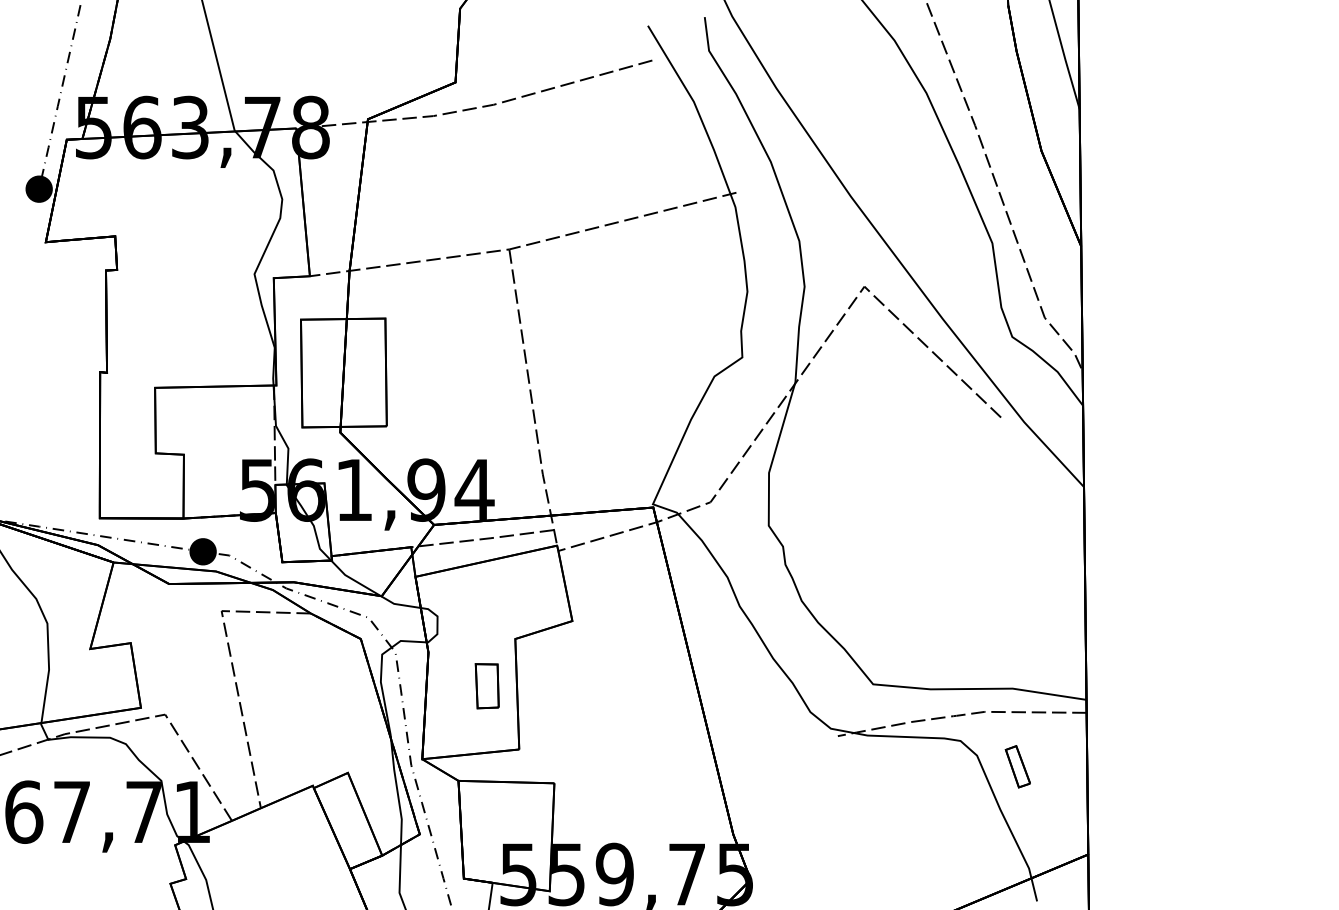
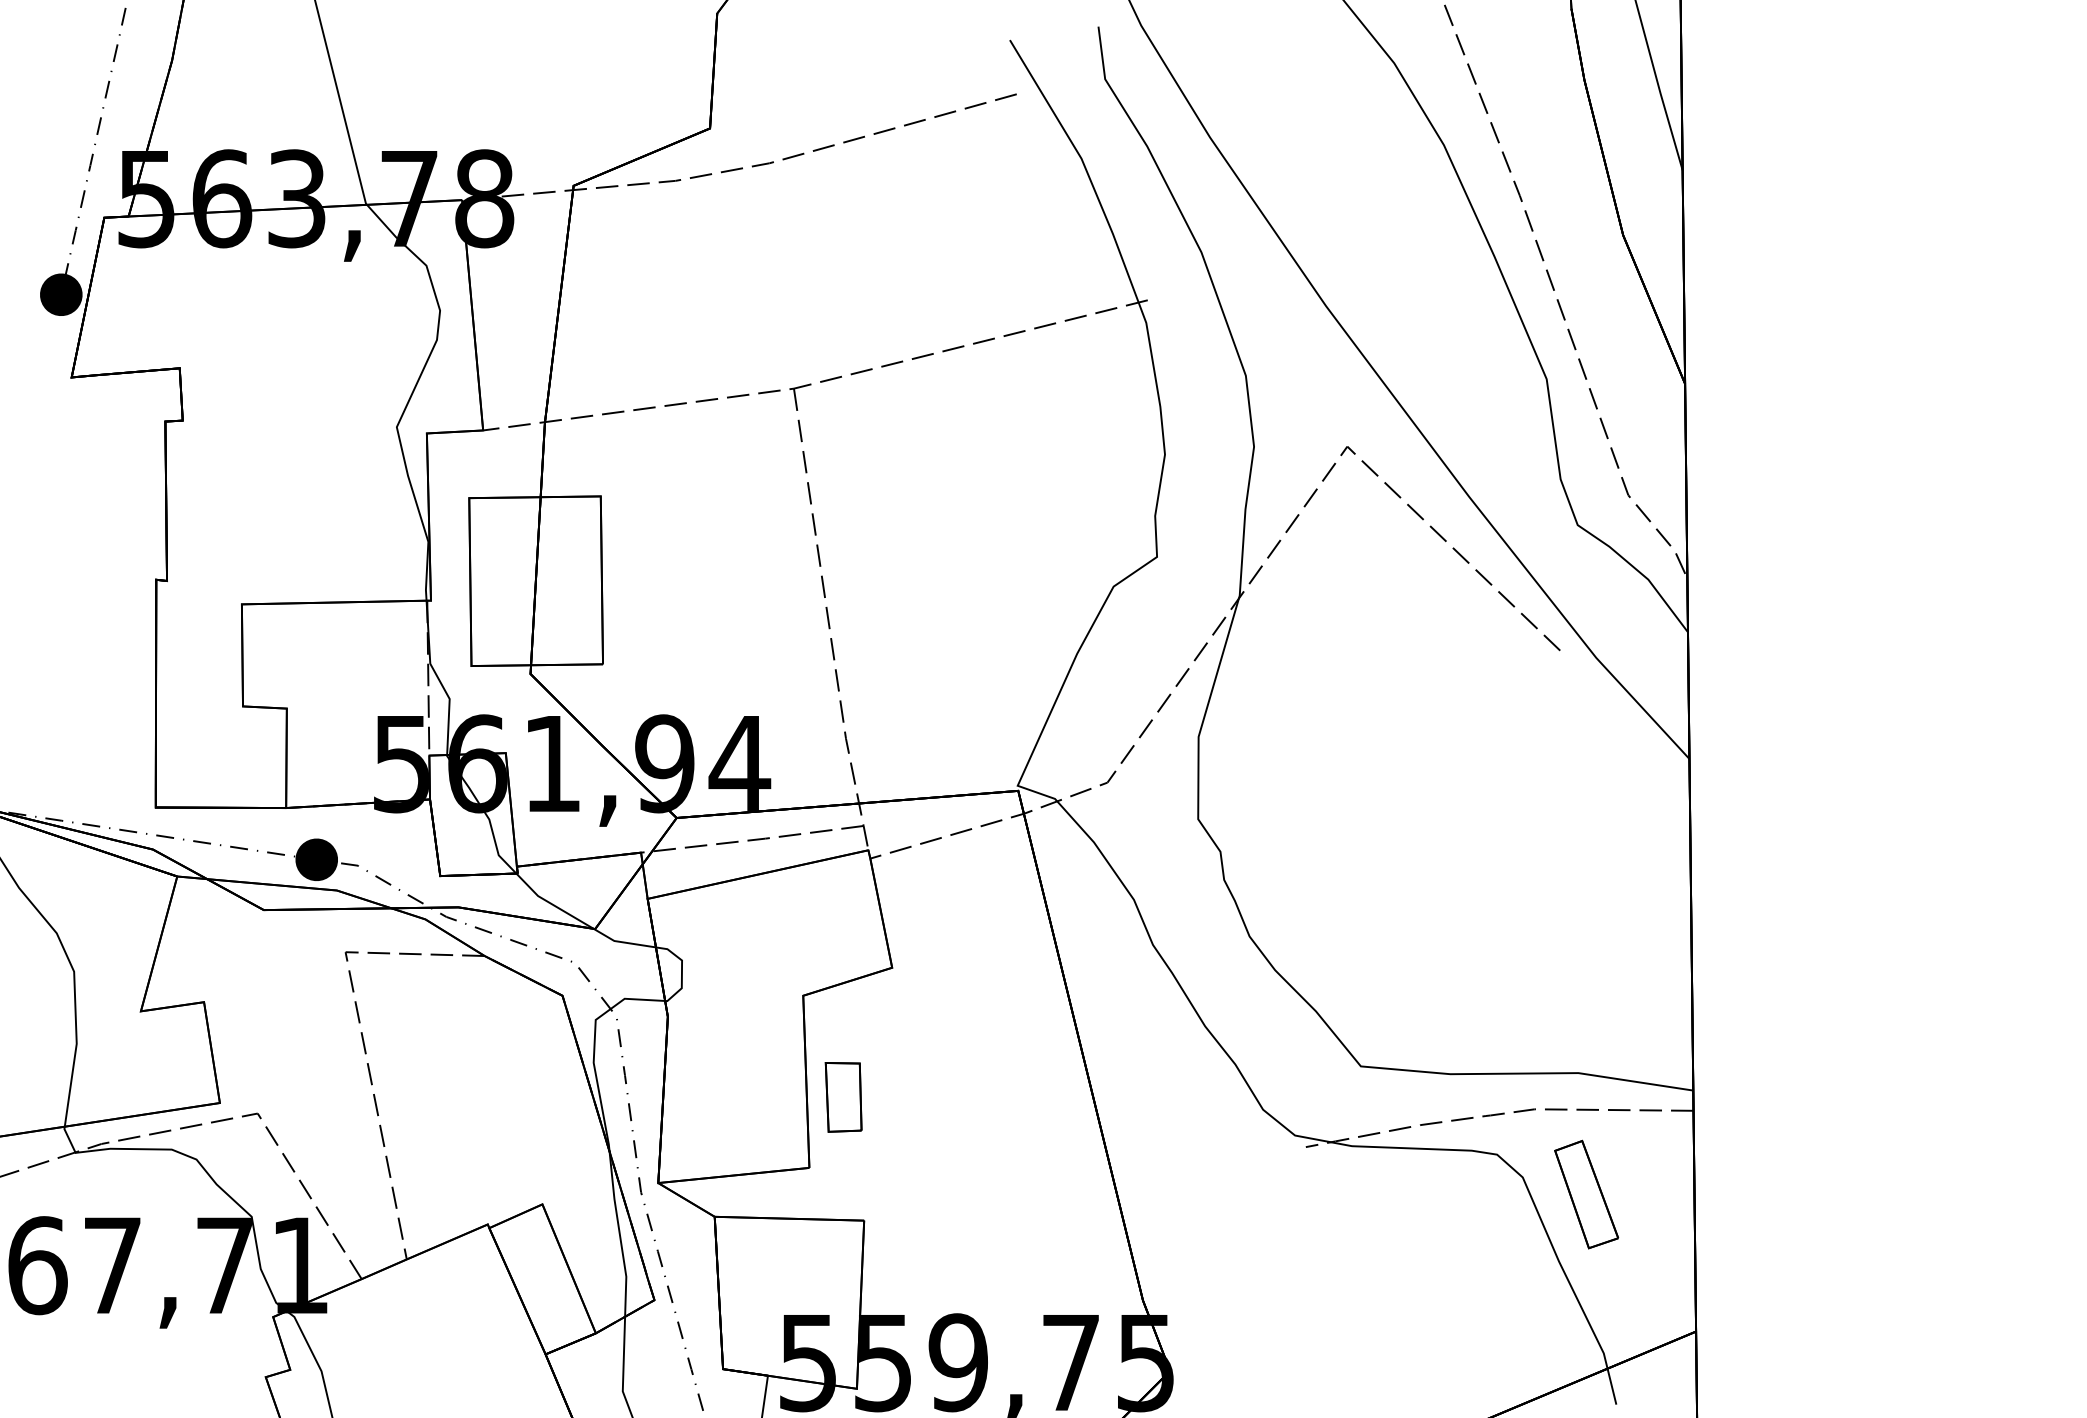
part: (486, 686) -> (842, 1097), moved
part: (1017, 766) -> (1585, 1194), size x1.67

